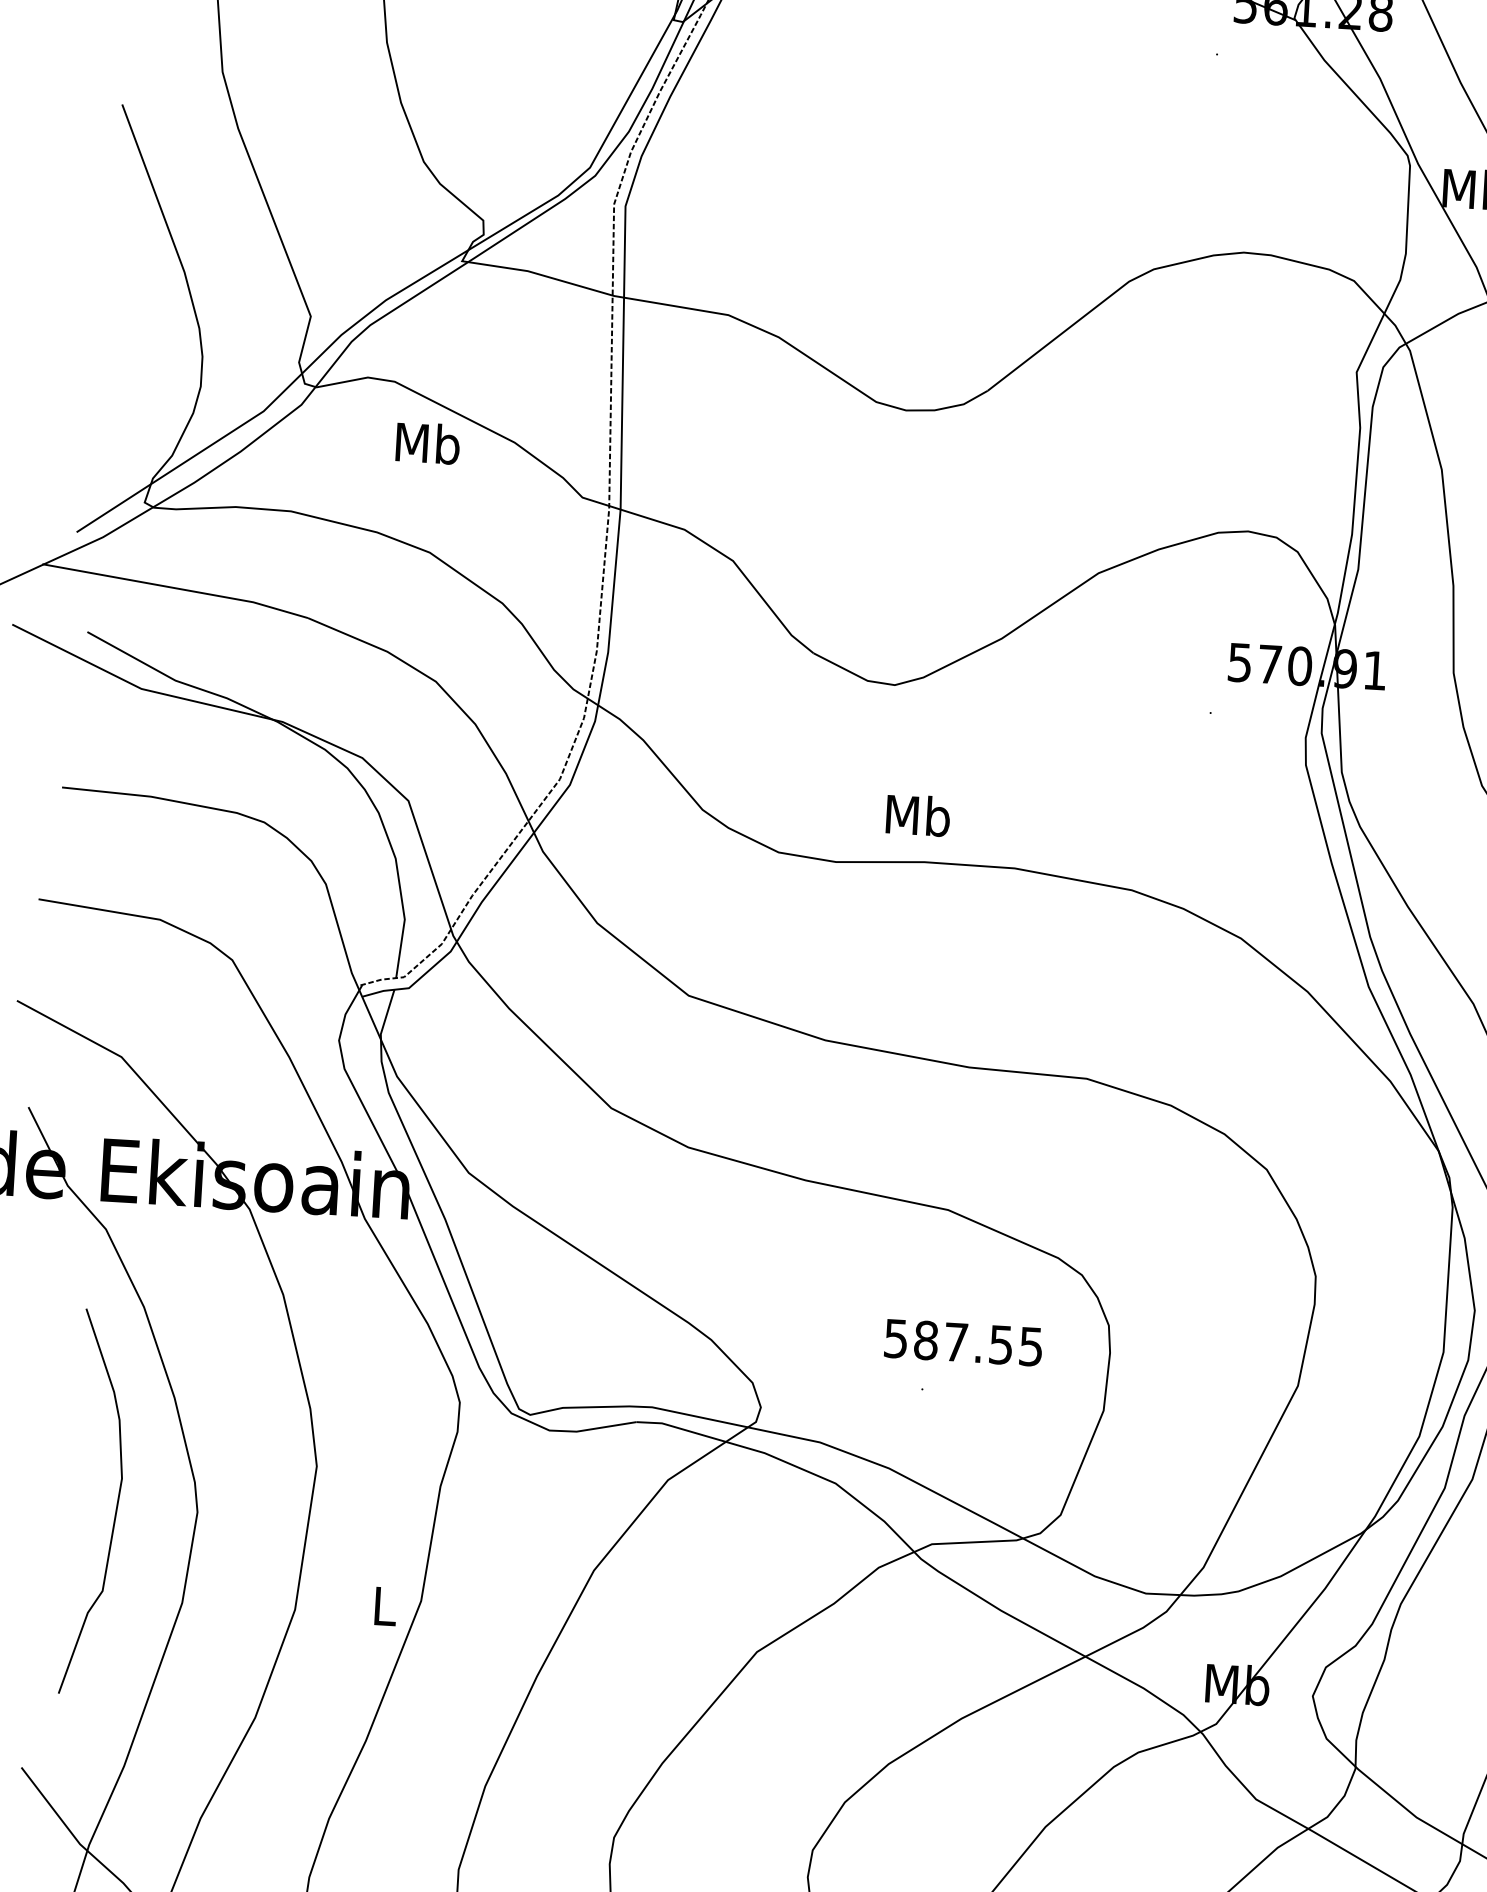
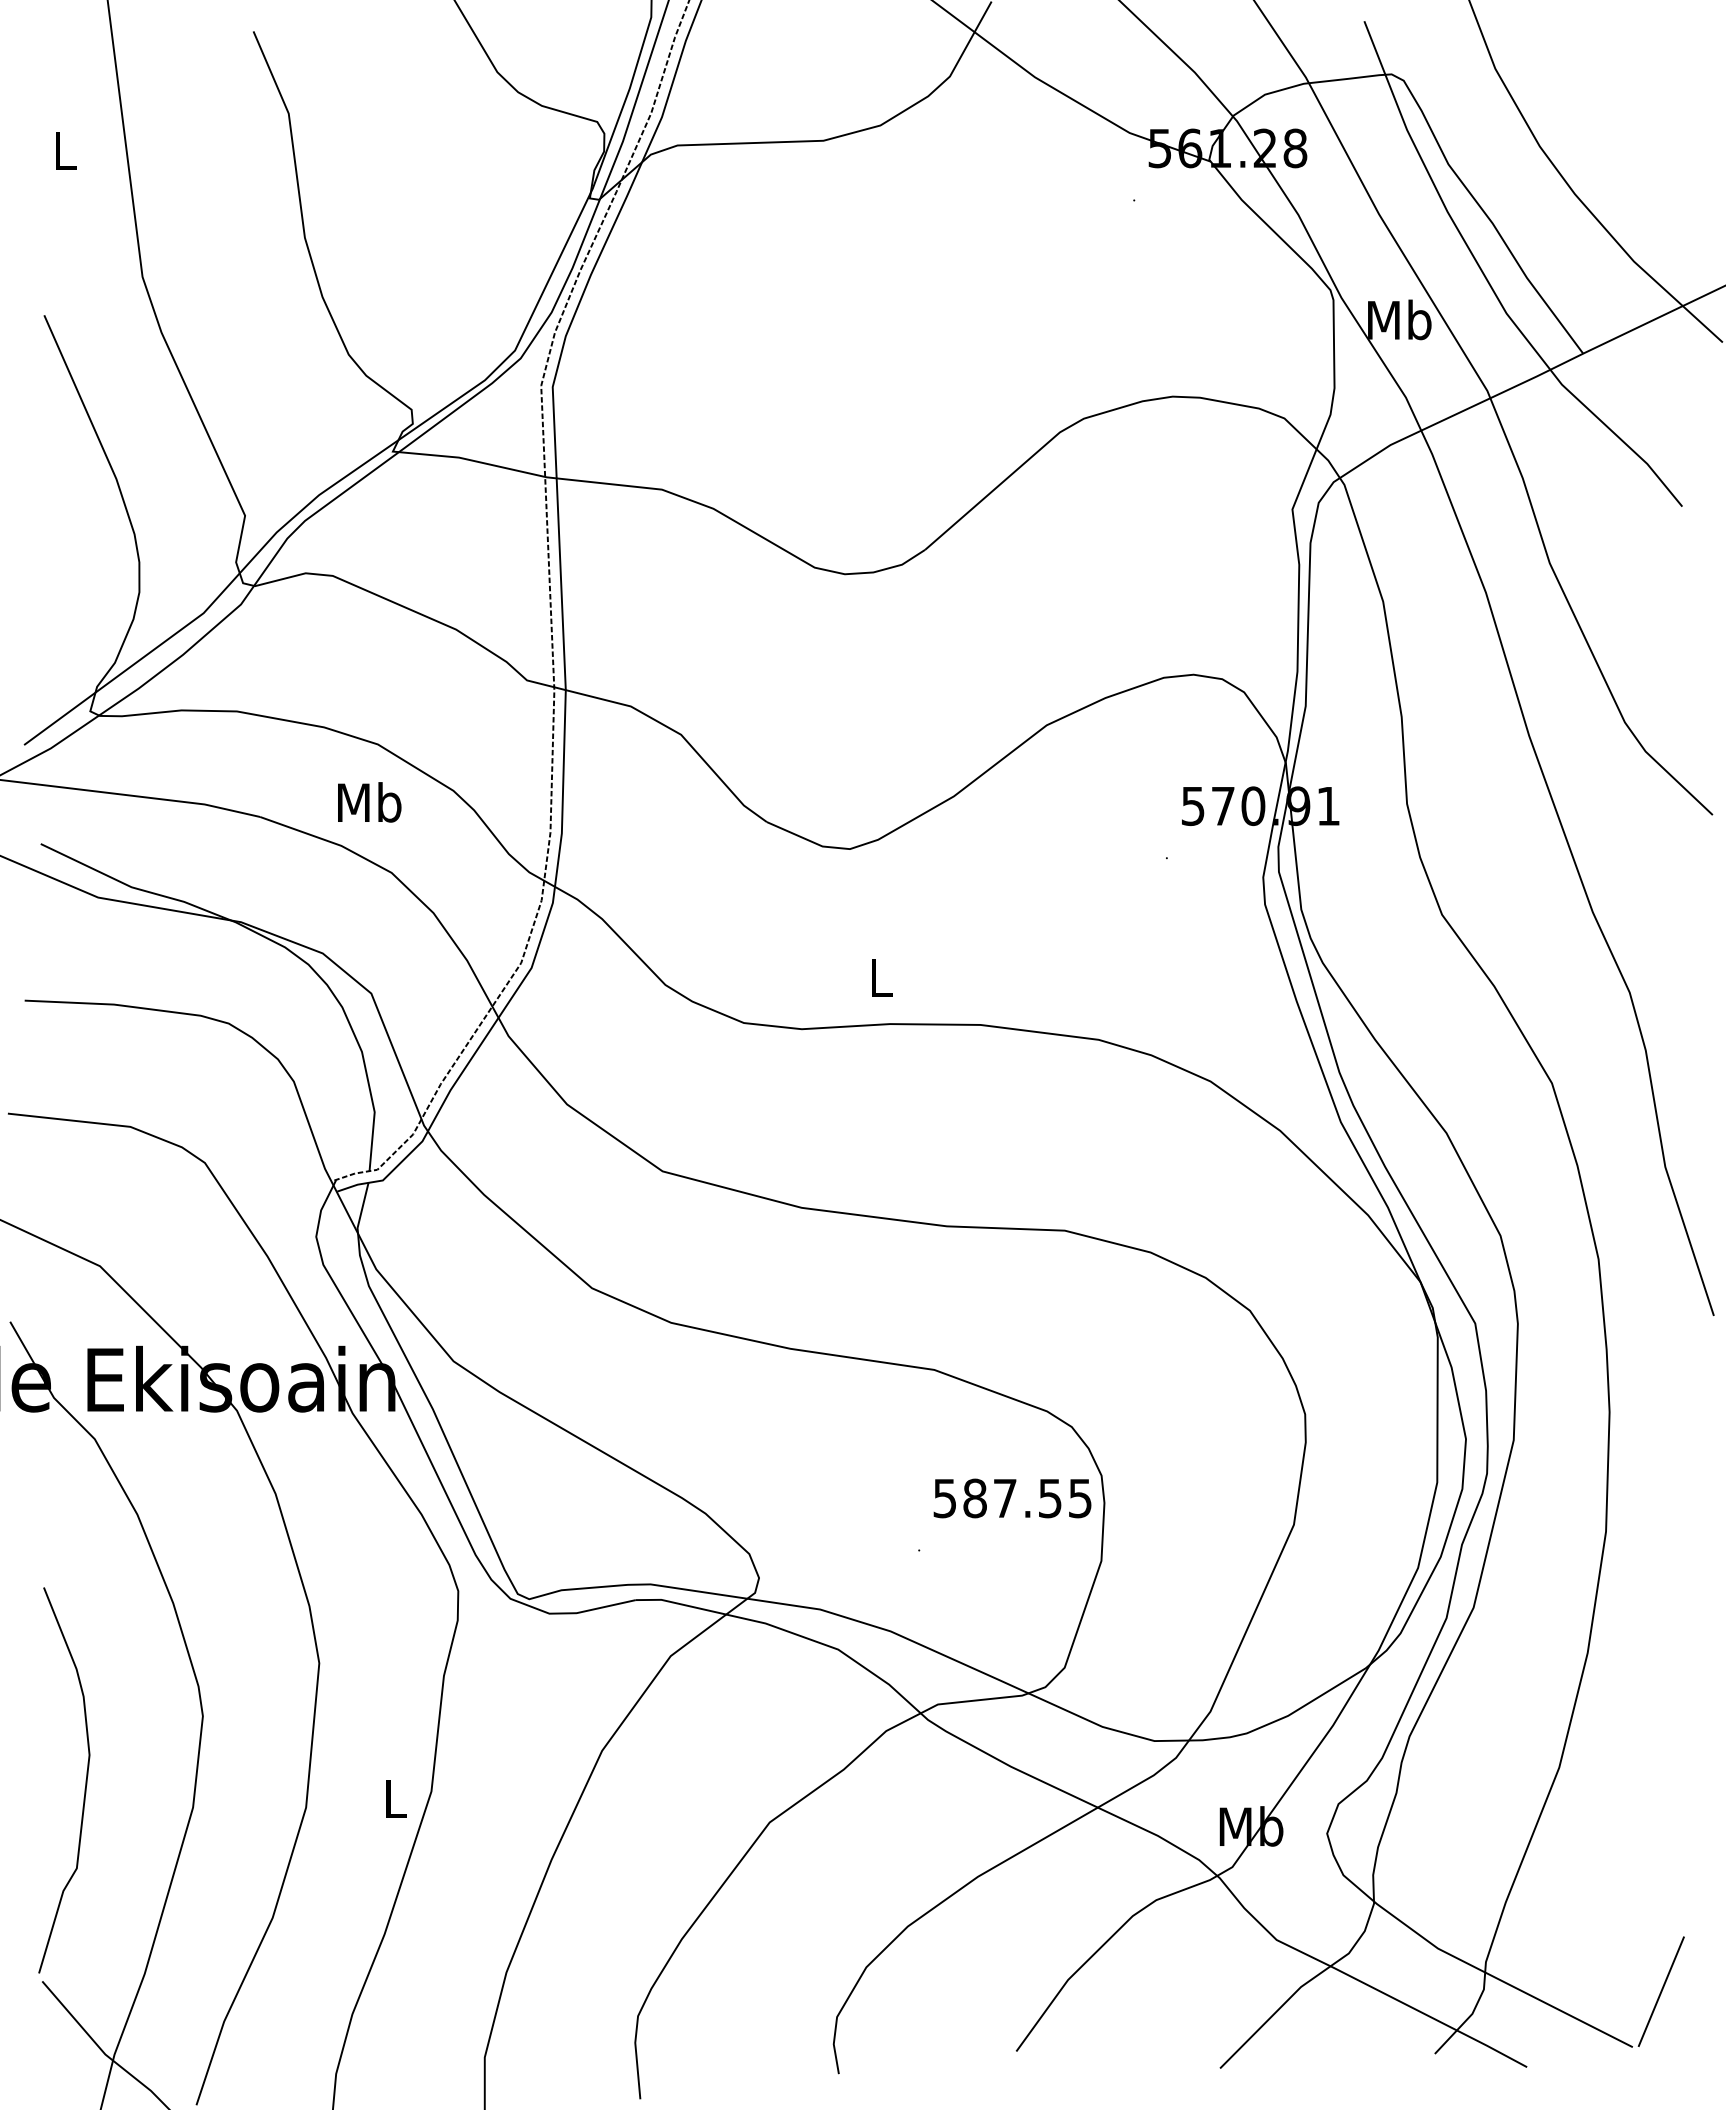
text: (427, 443) -> (369, 802), moved
text: (917, 815) -> (880, 977), Mb -> L
text: (963, 1342) -> (1012, 1498), moved
curve: (116, 1503) -> (85, 1780), moved

